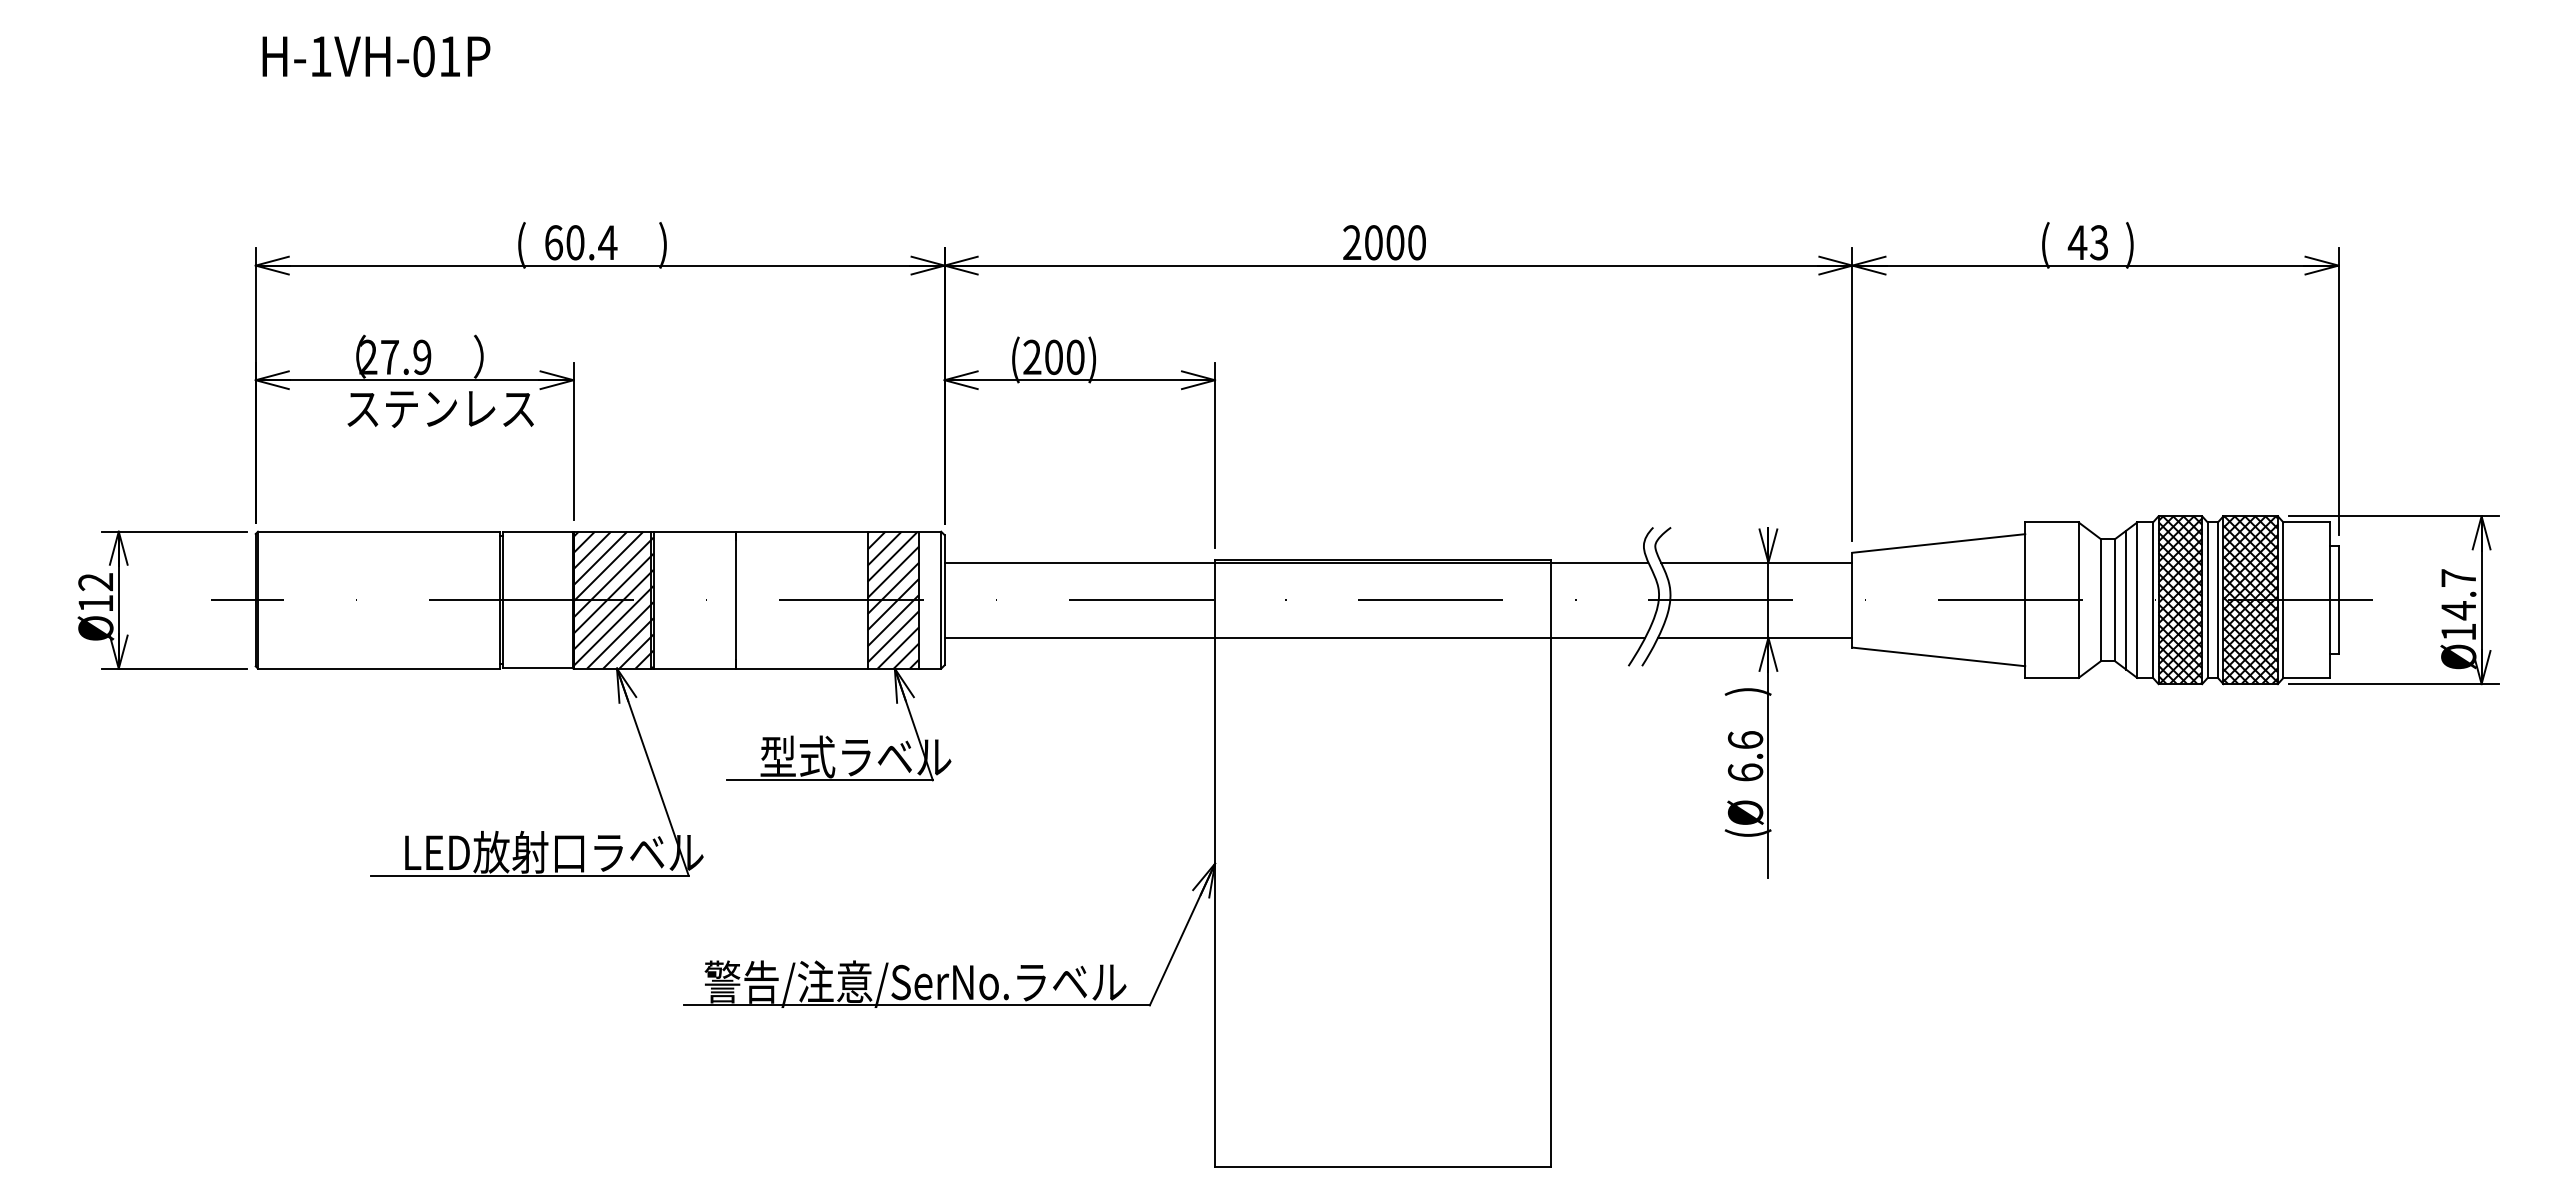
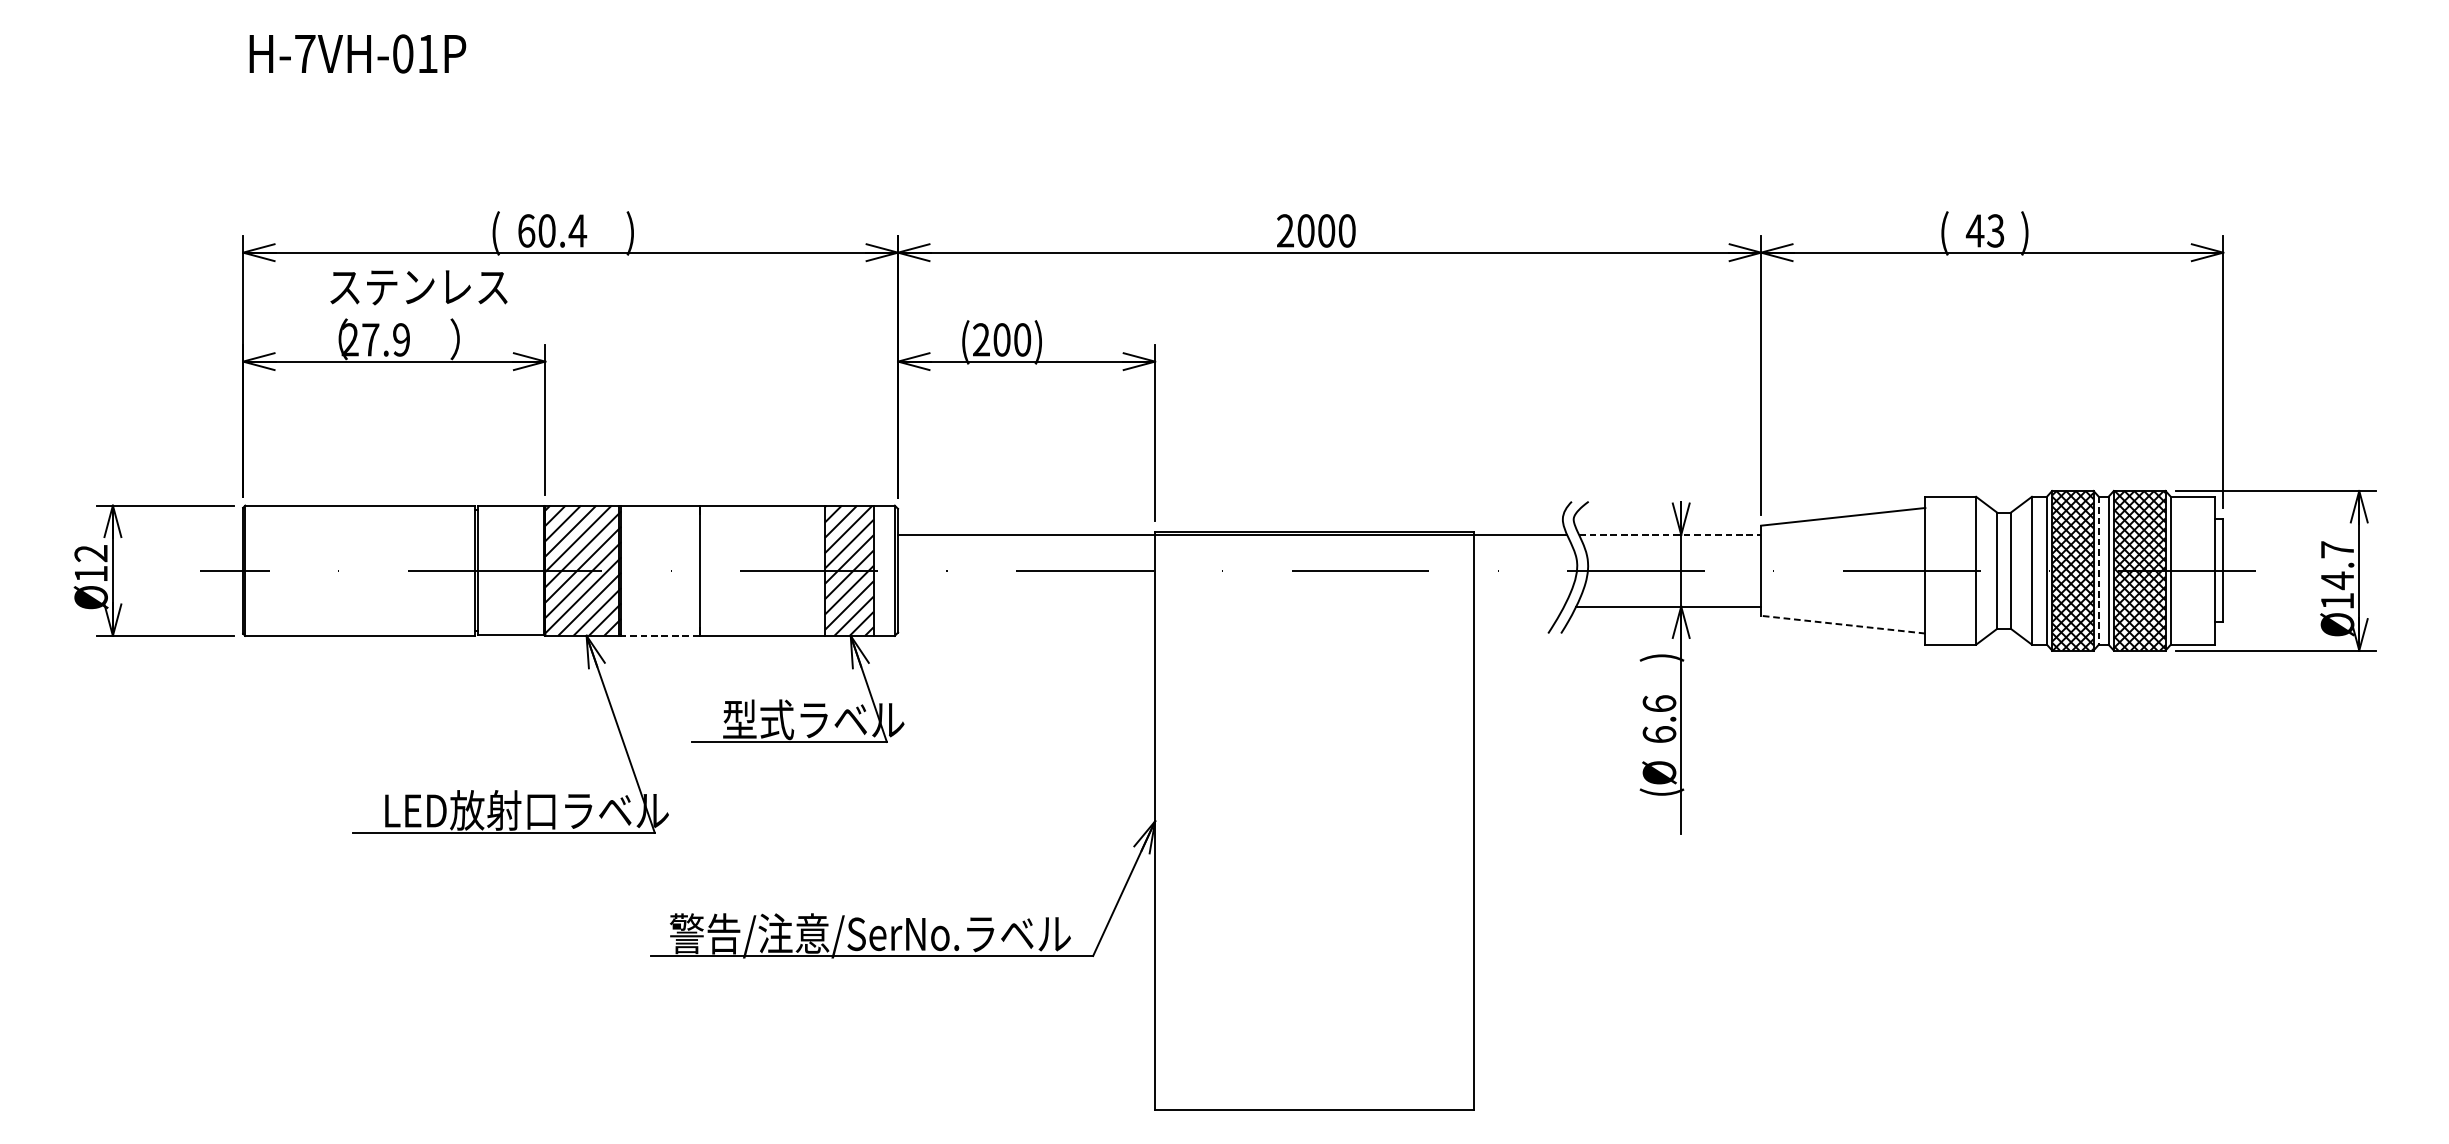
text: (320, 56) -> (304, 53), H-1VH-01P -> H-7VH-01P
text: (440, 409) -> (418, 287), moved
line: (1756, 562) -> (1669, 534), solid -> dashed
line: (2126, 599) -> (2021, 570), removed
line: (2207, 600) -> (2098, 571), solid -> dashed
line: (1294, 637) -> (1230, 606), removed
line: (1938, 656) -> (1842, 624), solid -> dashed
line: (693, 668) -> (659, 635), solid -> dashed

